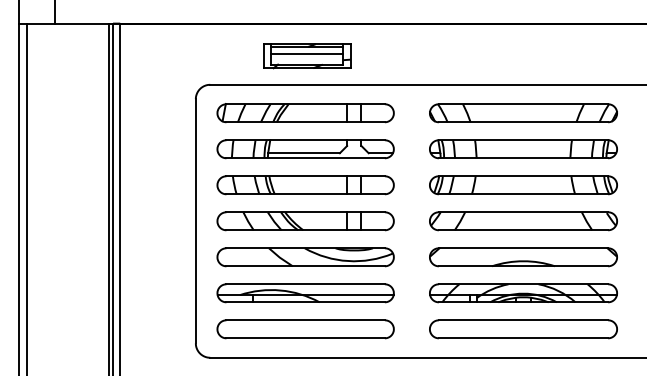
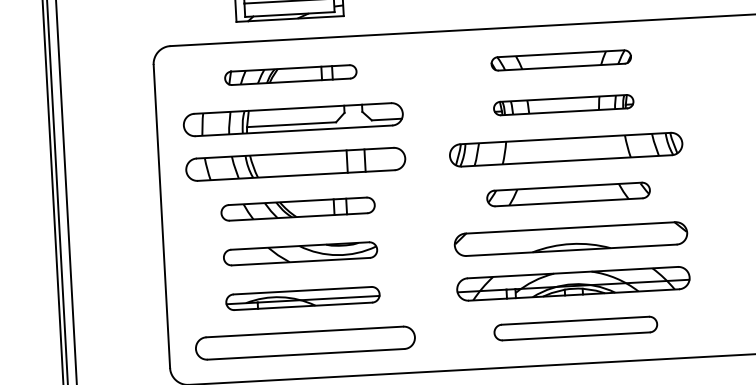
part: (305, 113) -> (290, 75), size x0.6
part: (523, 113) -> (561, 60), size x0.6
part: (523, 149) -> (563, 105), size x0.6
part: (305, 221) -> (297, 209), size x0.7
part: (523, 221) -> (568, 194), size x0.7
part: (305, 257) -> (300, 254), size x0.7
part: (305, 293) -> (302, 298), size x0.7
part: (523, 329) -> (575, 328), size x0.7

